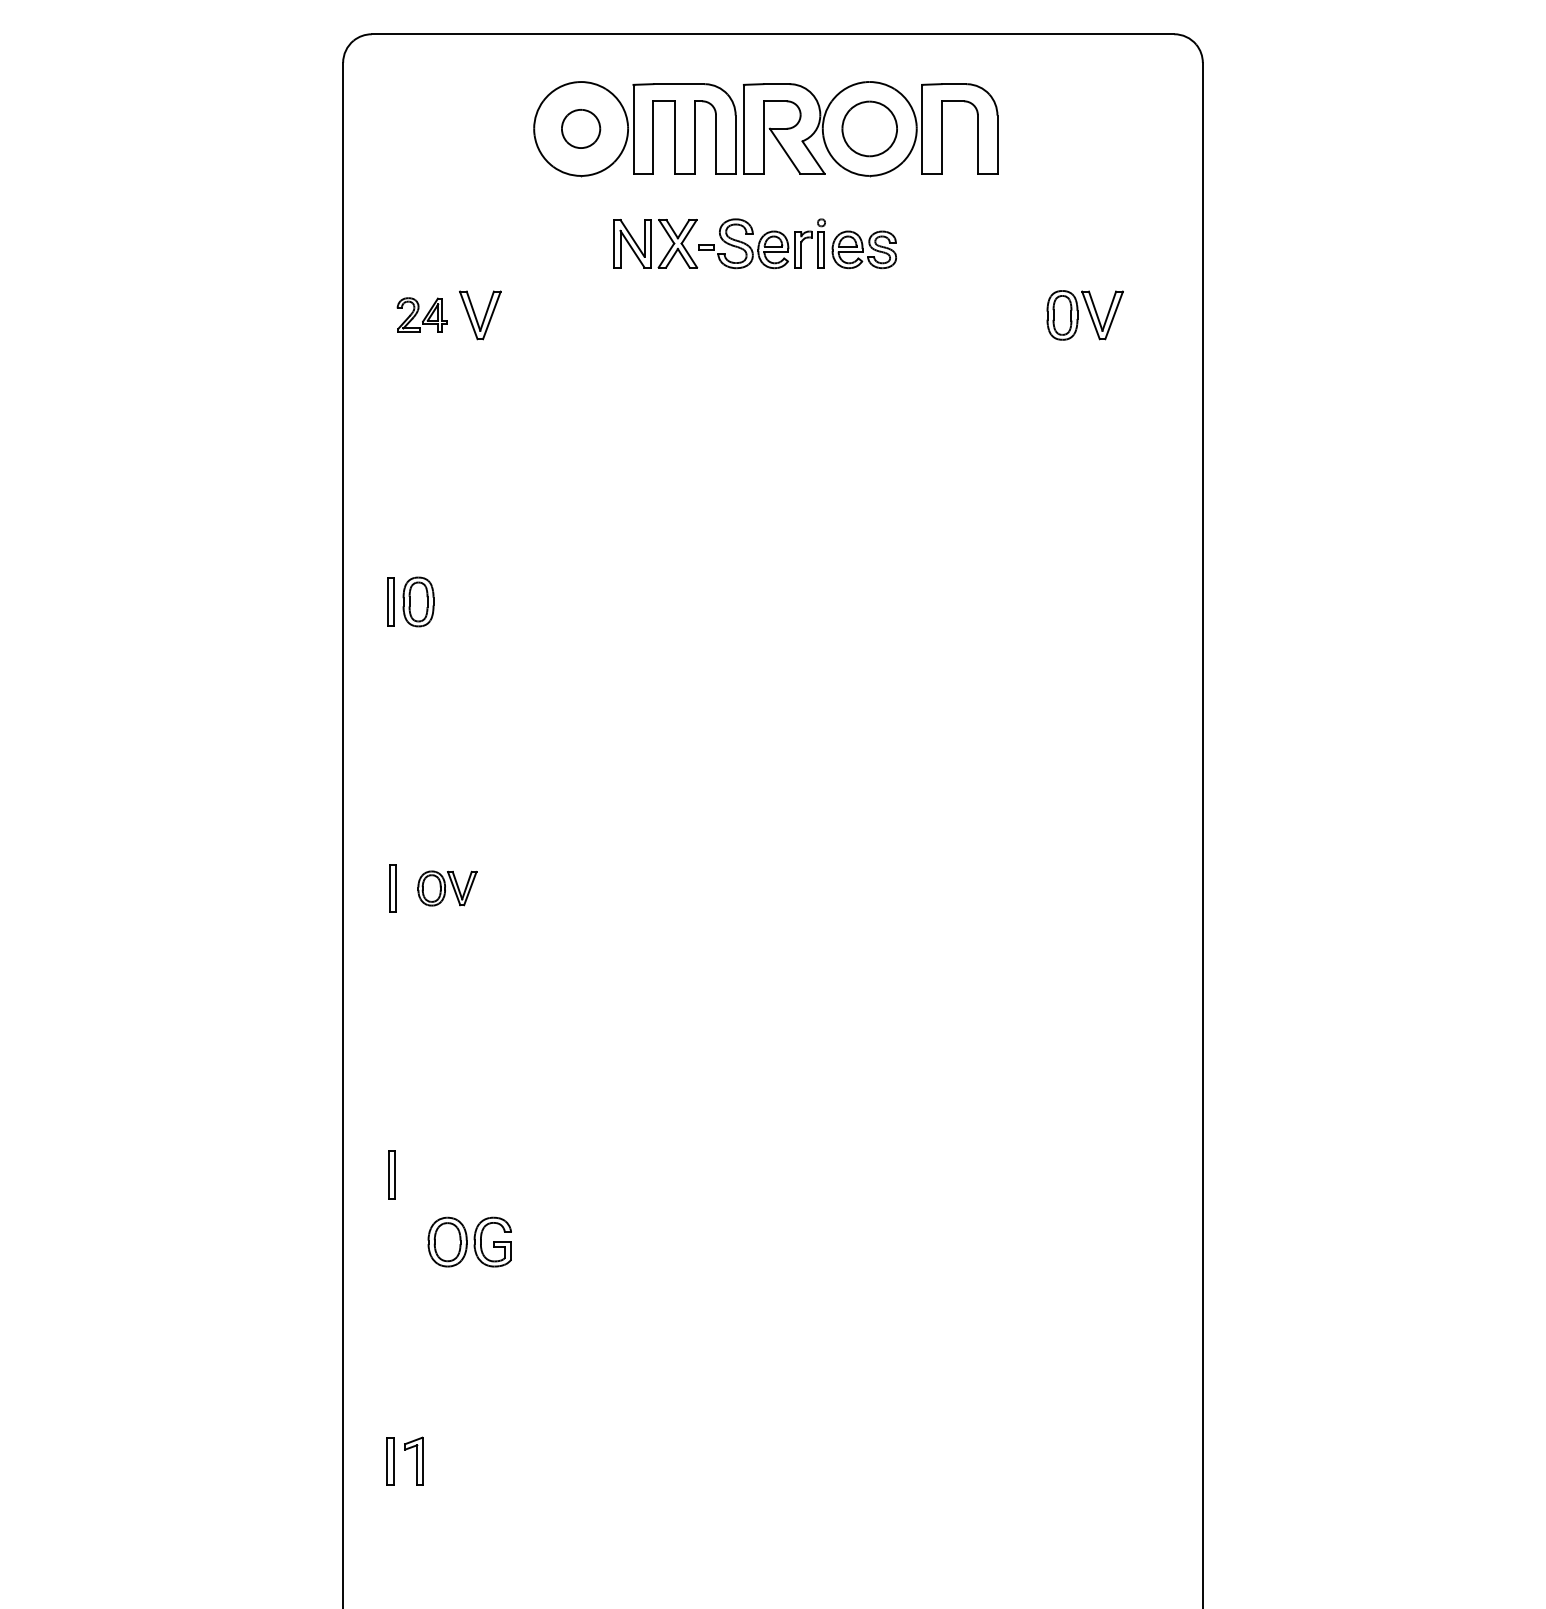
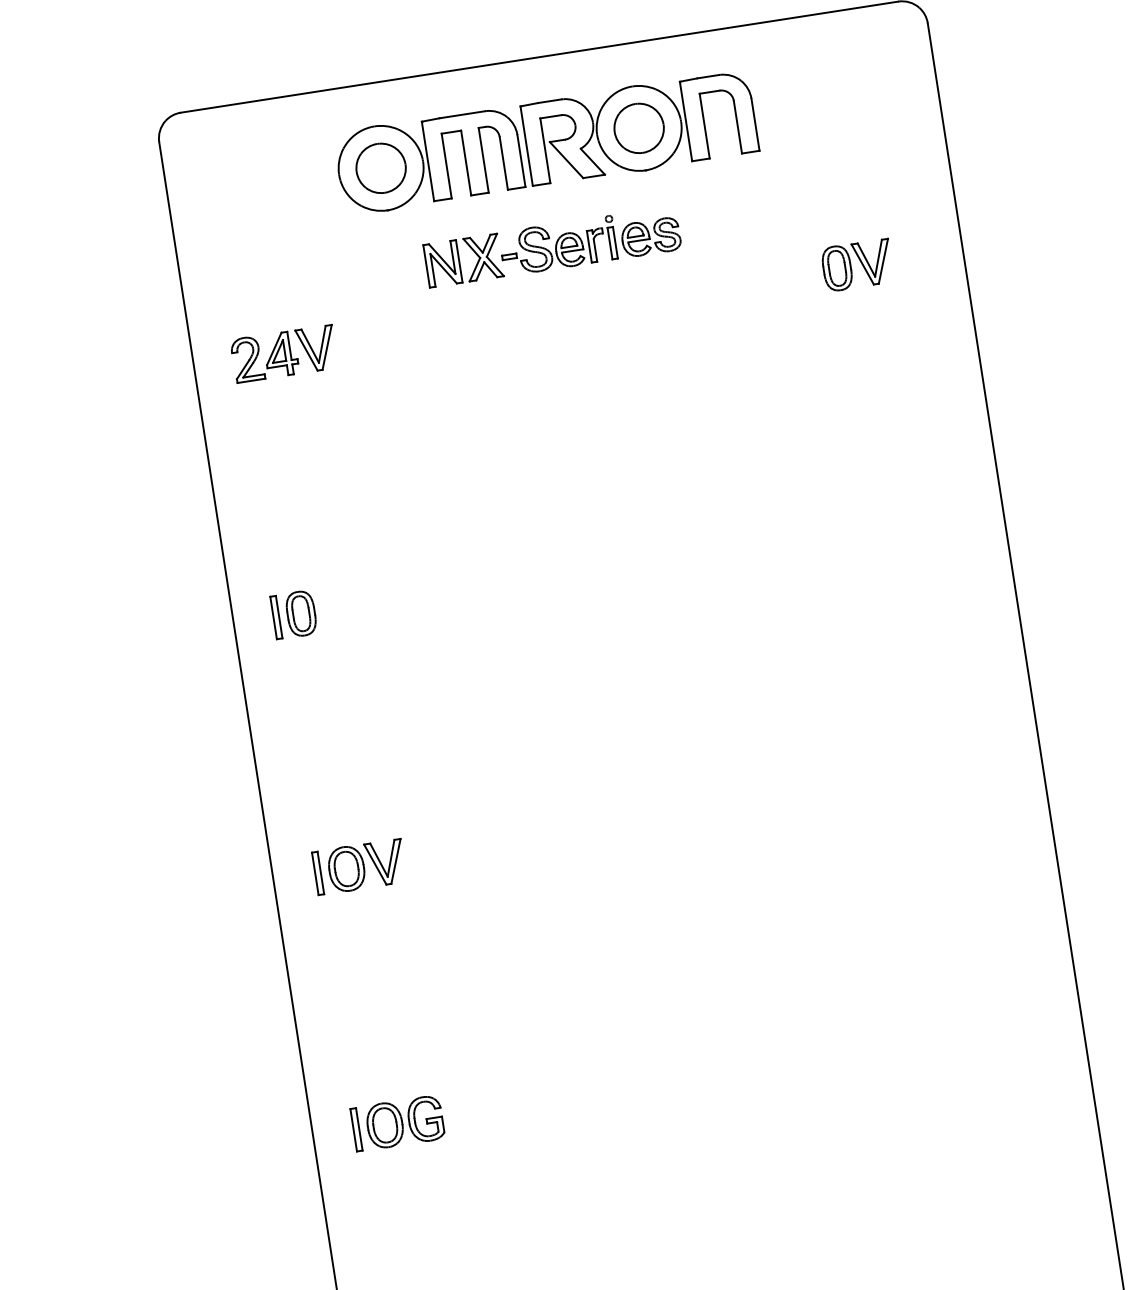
part: (580, 128) -> (380, 168), size x1.43
part: (422, 314) -> (265, 356), size x1.43
part: (447, 888) -> (366, 865), size x1.43
part: (469, 1241) -> (404, 1121), moved

